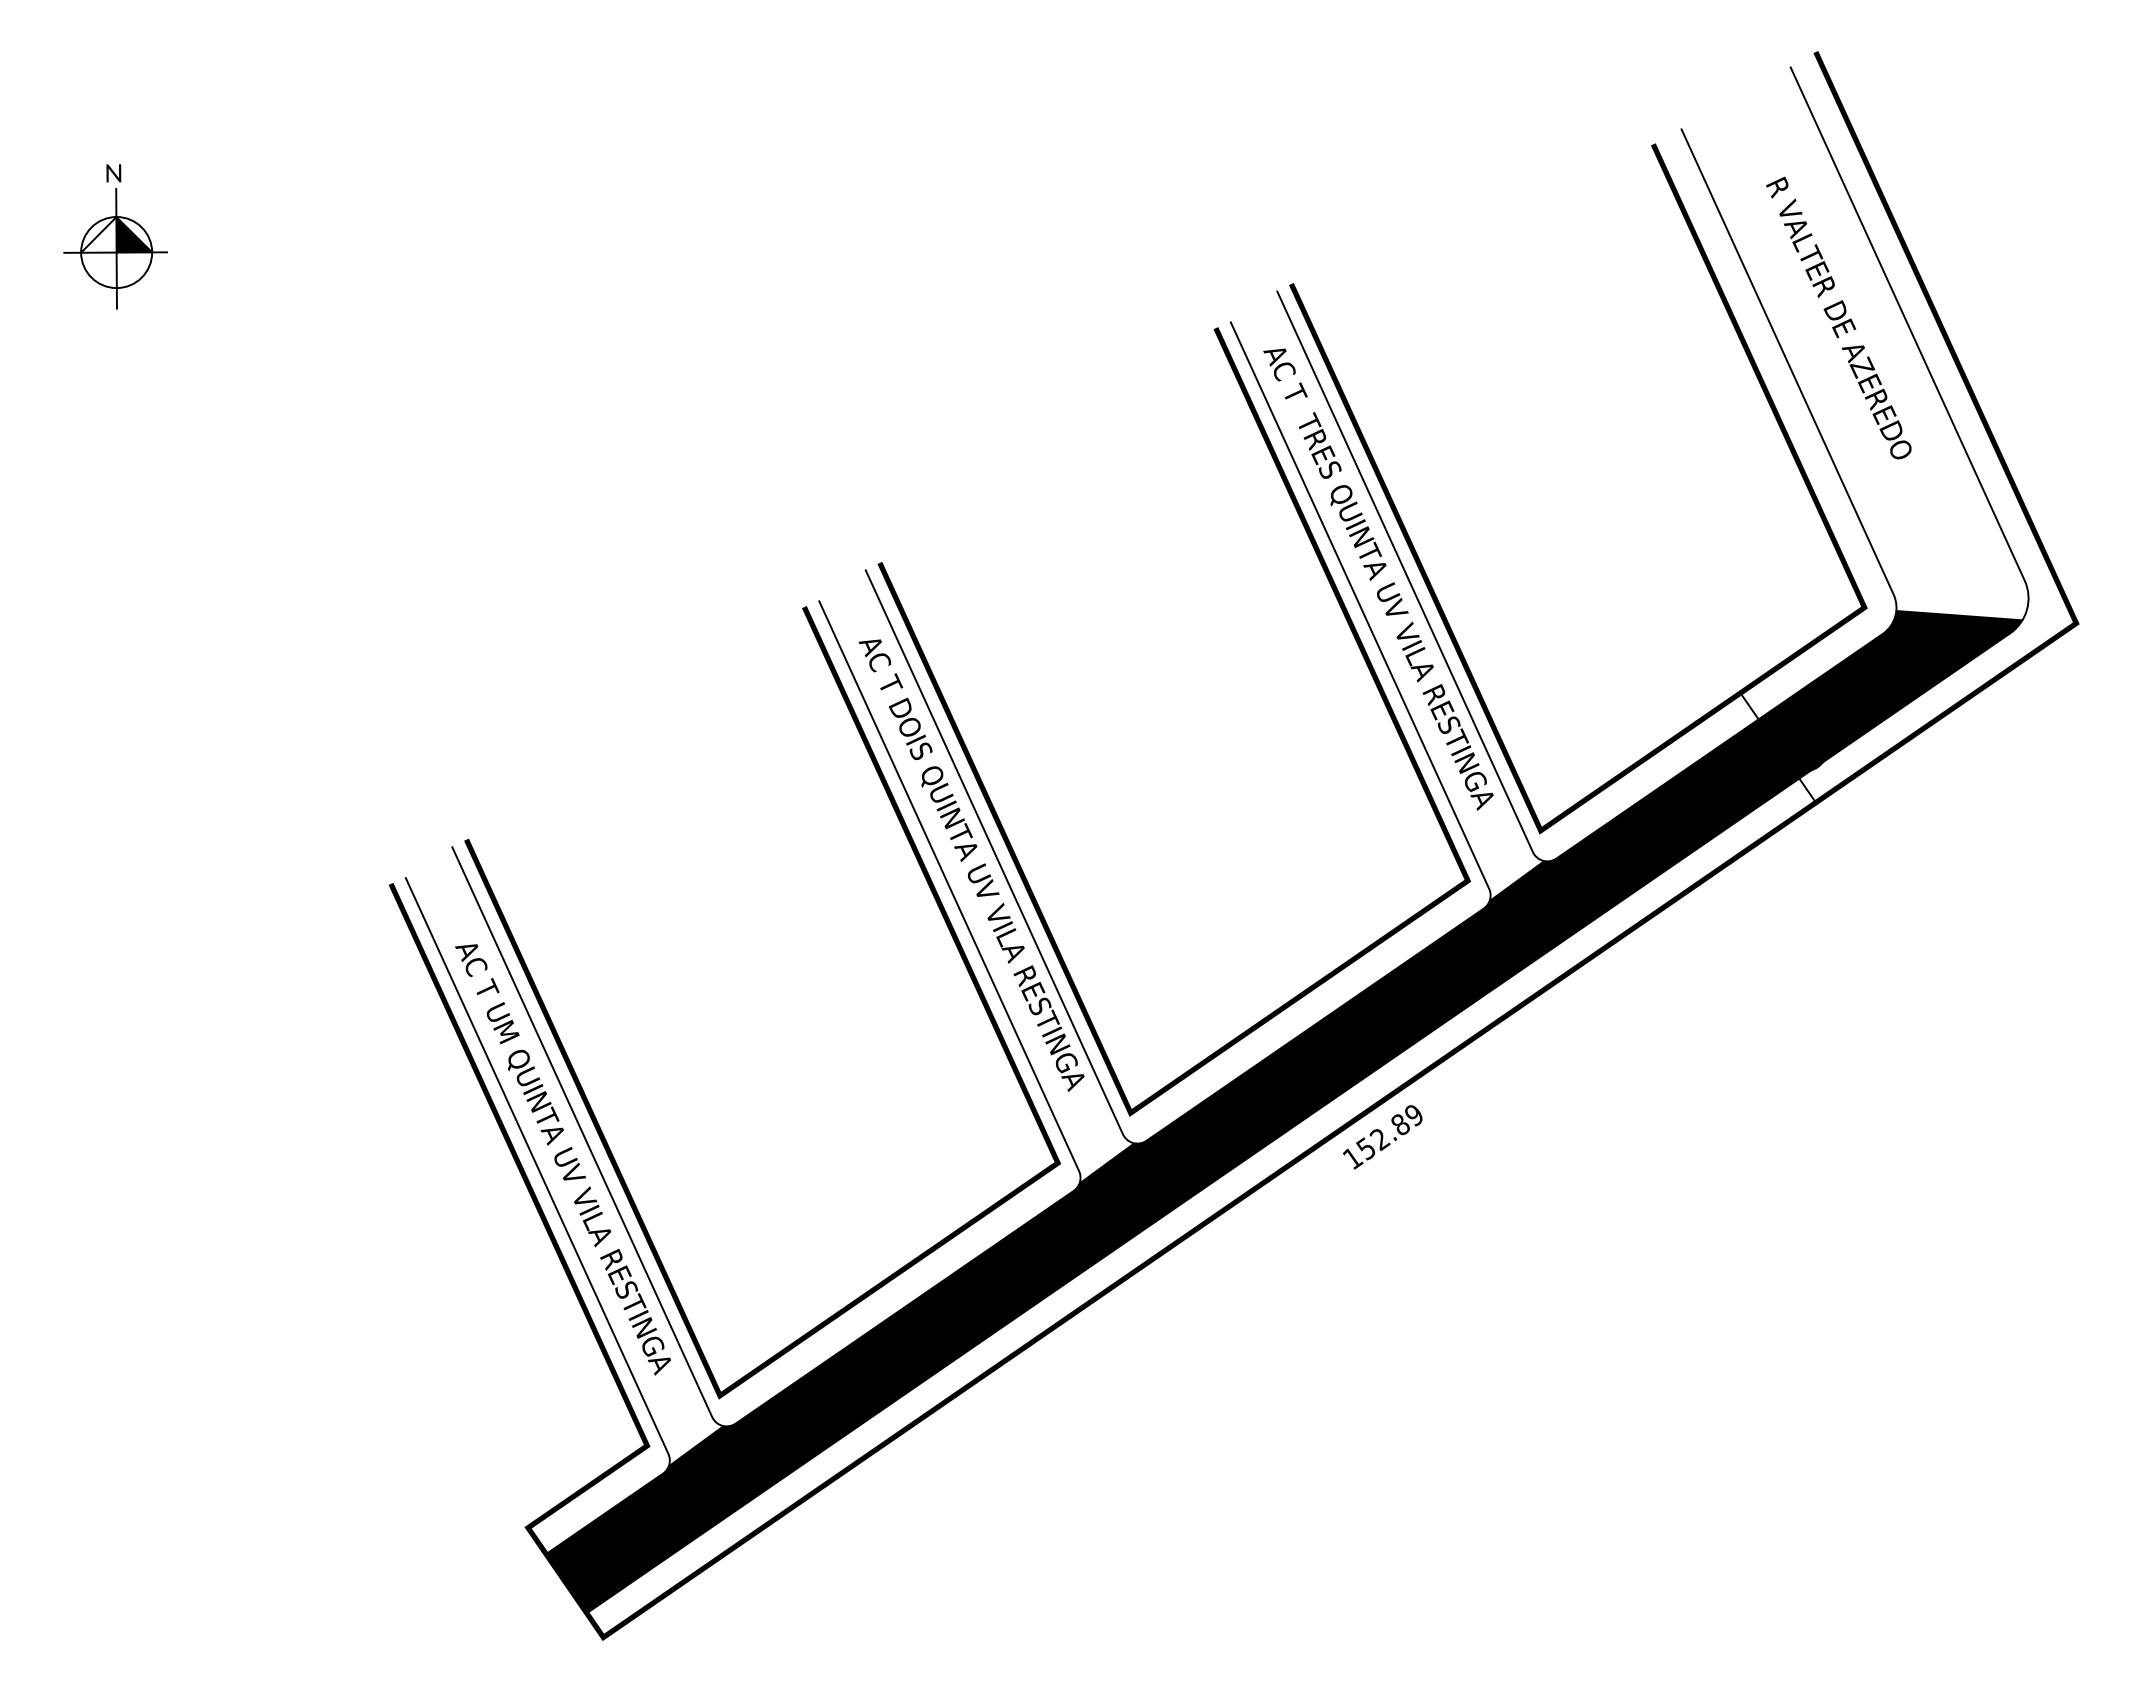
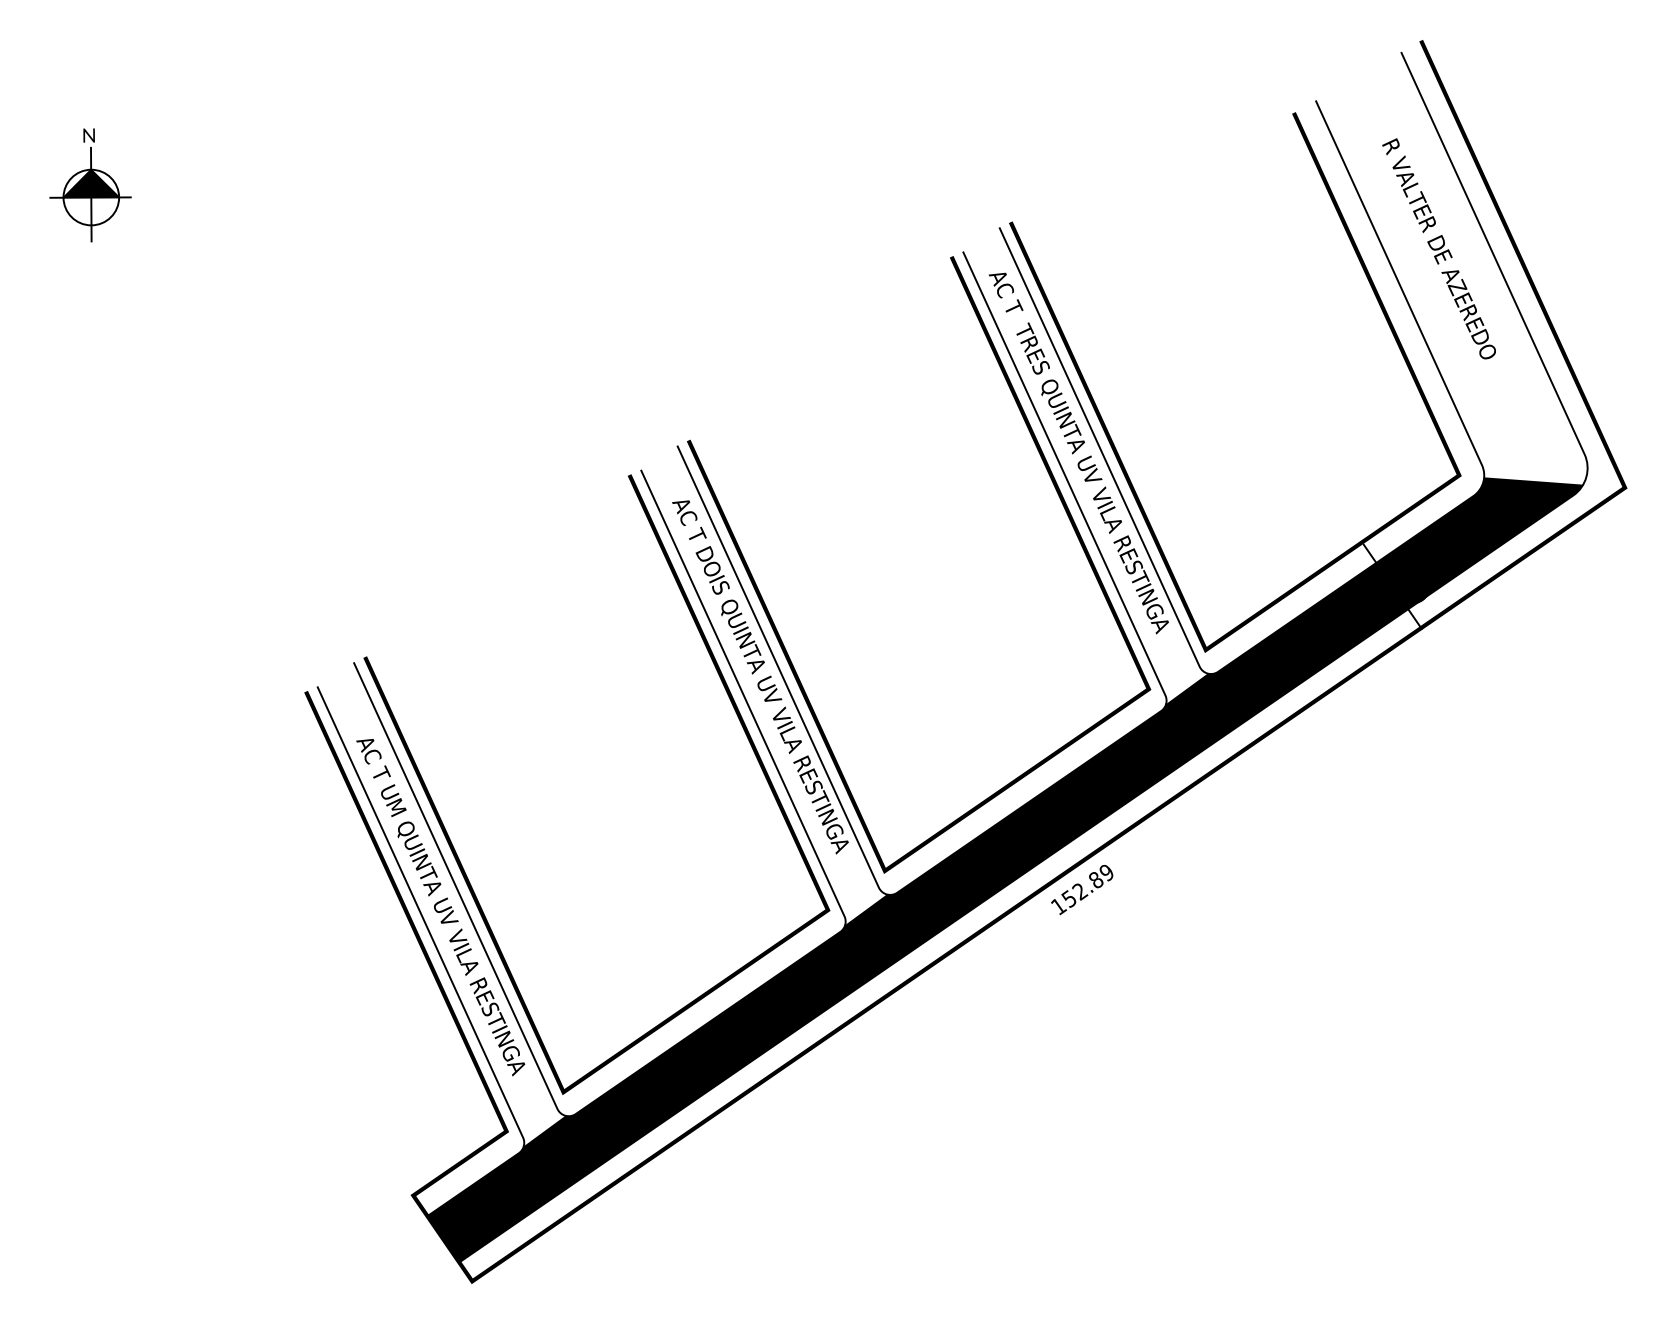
fill: (98, 234) -> (77, 183), added

